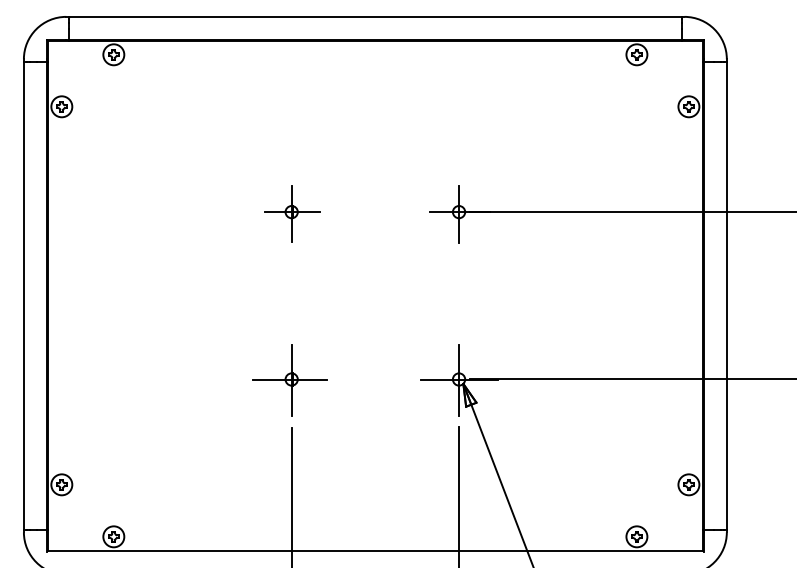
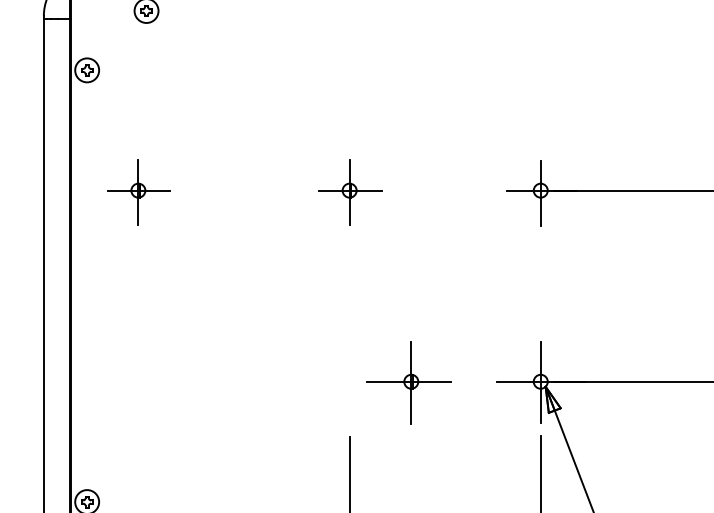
part: (107, 213) -> (139, 192), added
part: (289, 380) -> (408, 382), moved

